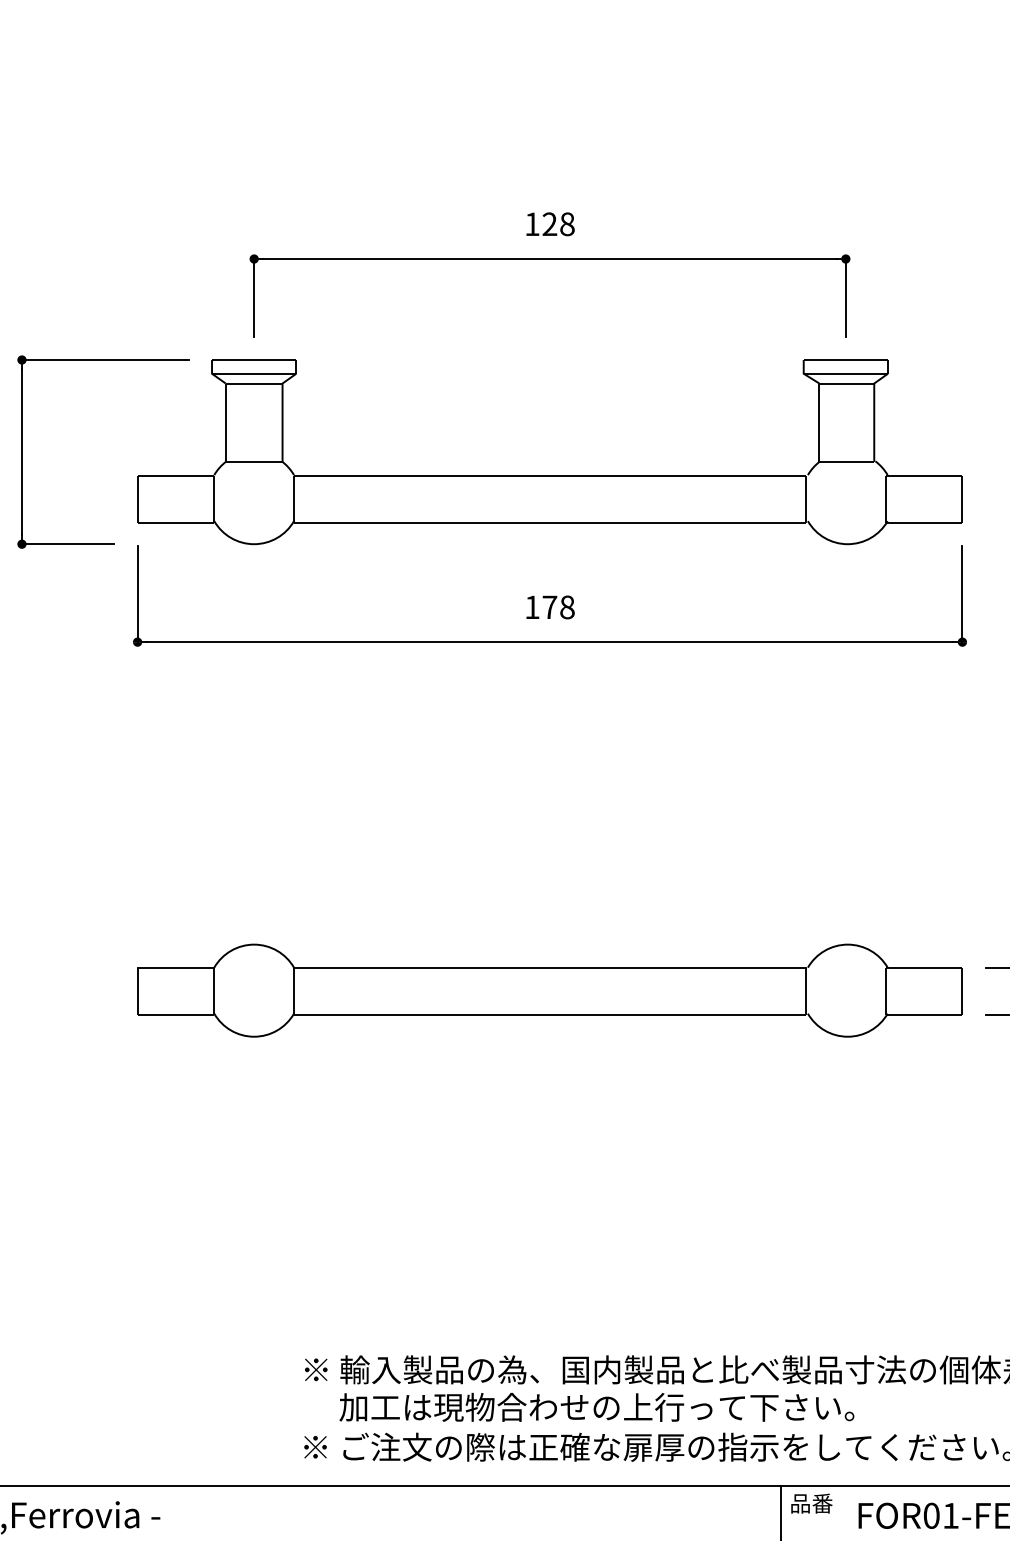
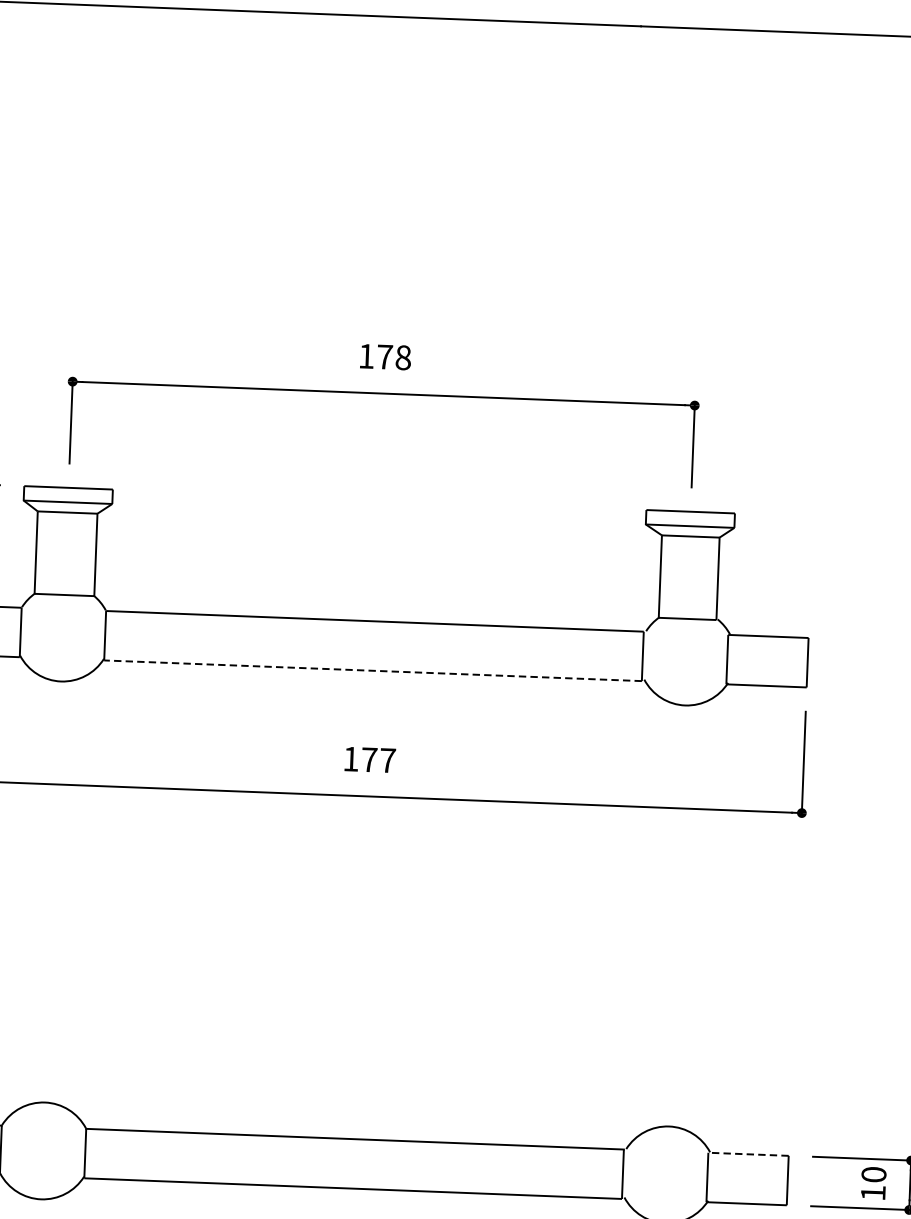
text: (549, 223) -> (384, 356), 128 -> 178
line: (549, 522) -> (372, 670), solid -> dashed
text: (567, 607) -> (388, 760), 178 -> 177
line: (923, 968) -> (747, 1154), solid -> dashed

